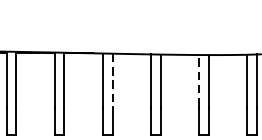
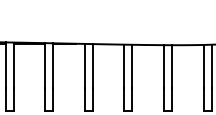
line: (112, 79) -> (92, 65), dashed -> solid
line: (198, 79) -> (163, 65), dashed -> solid

